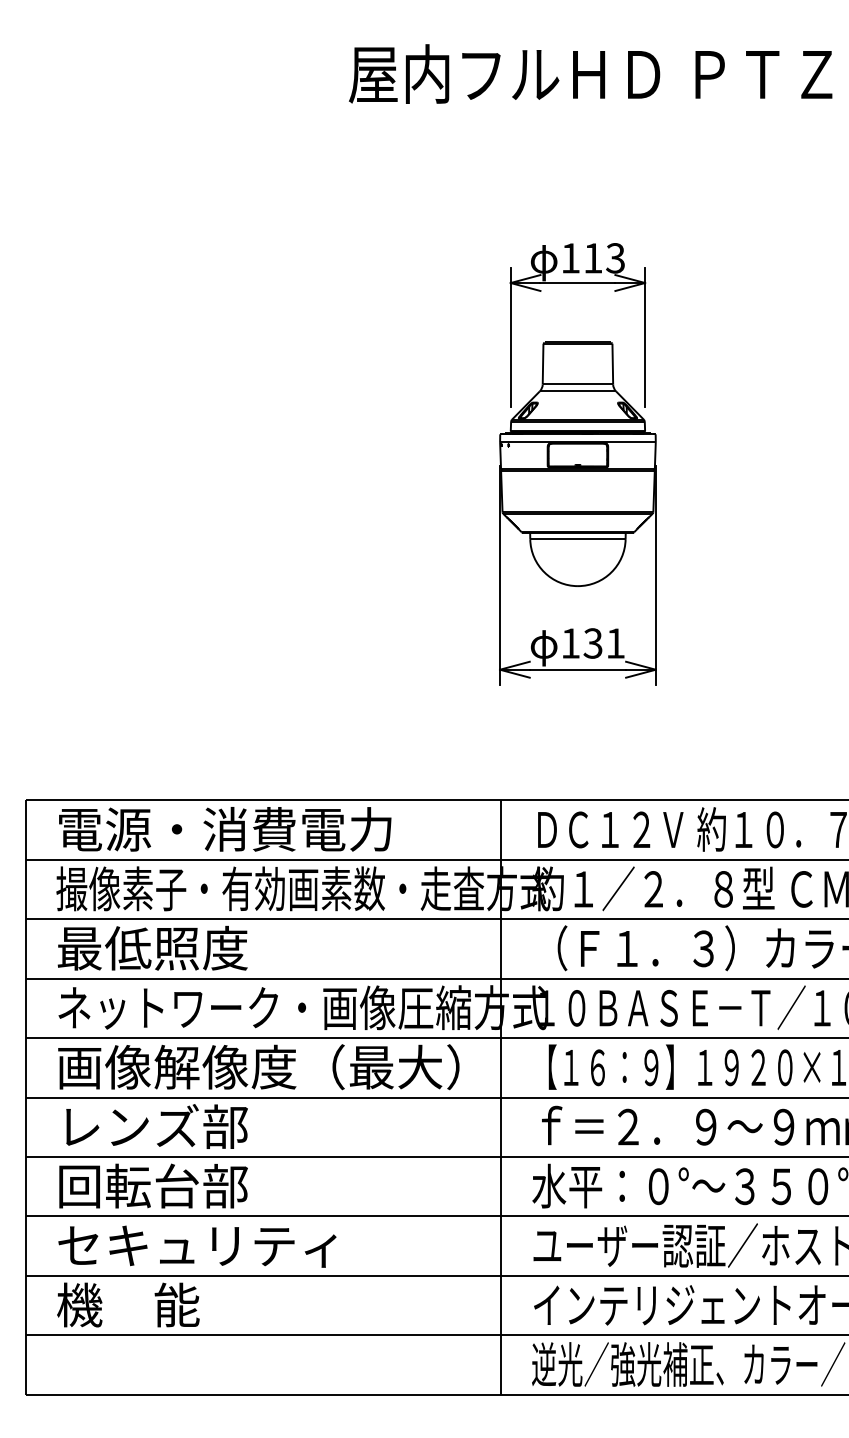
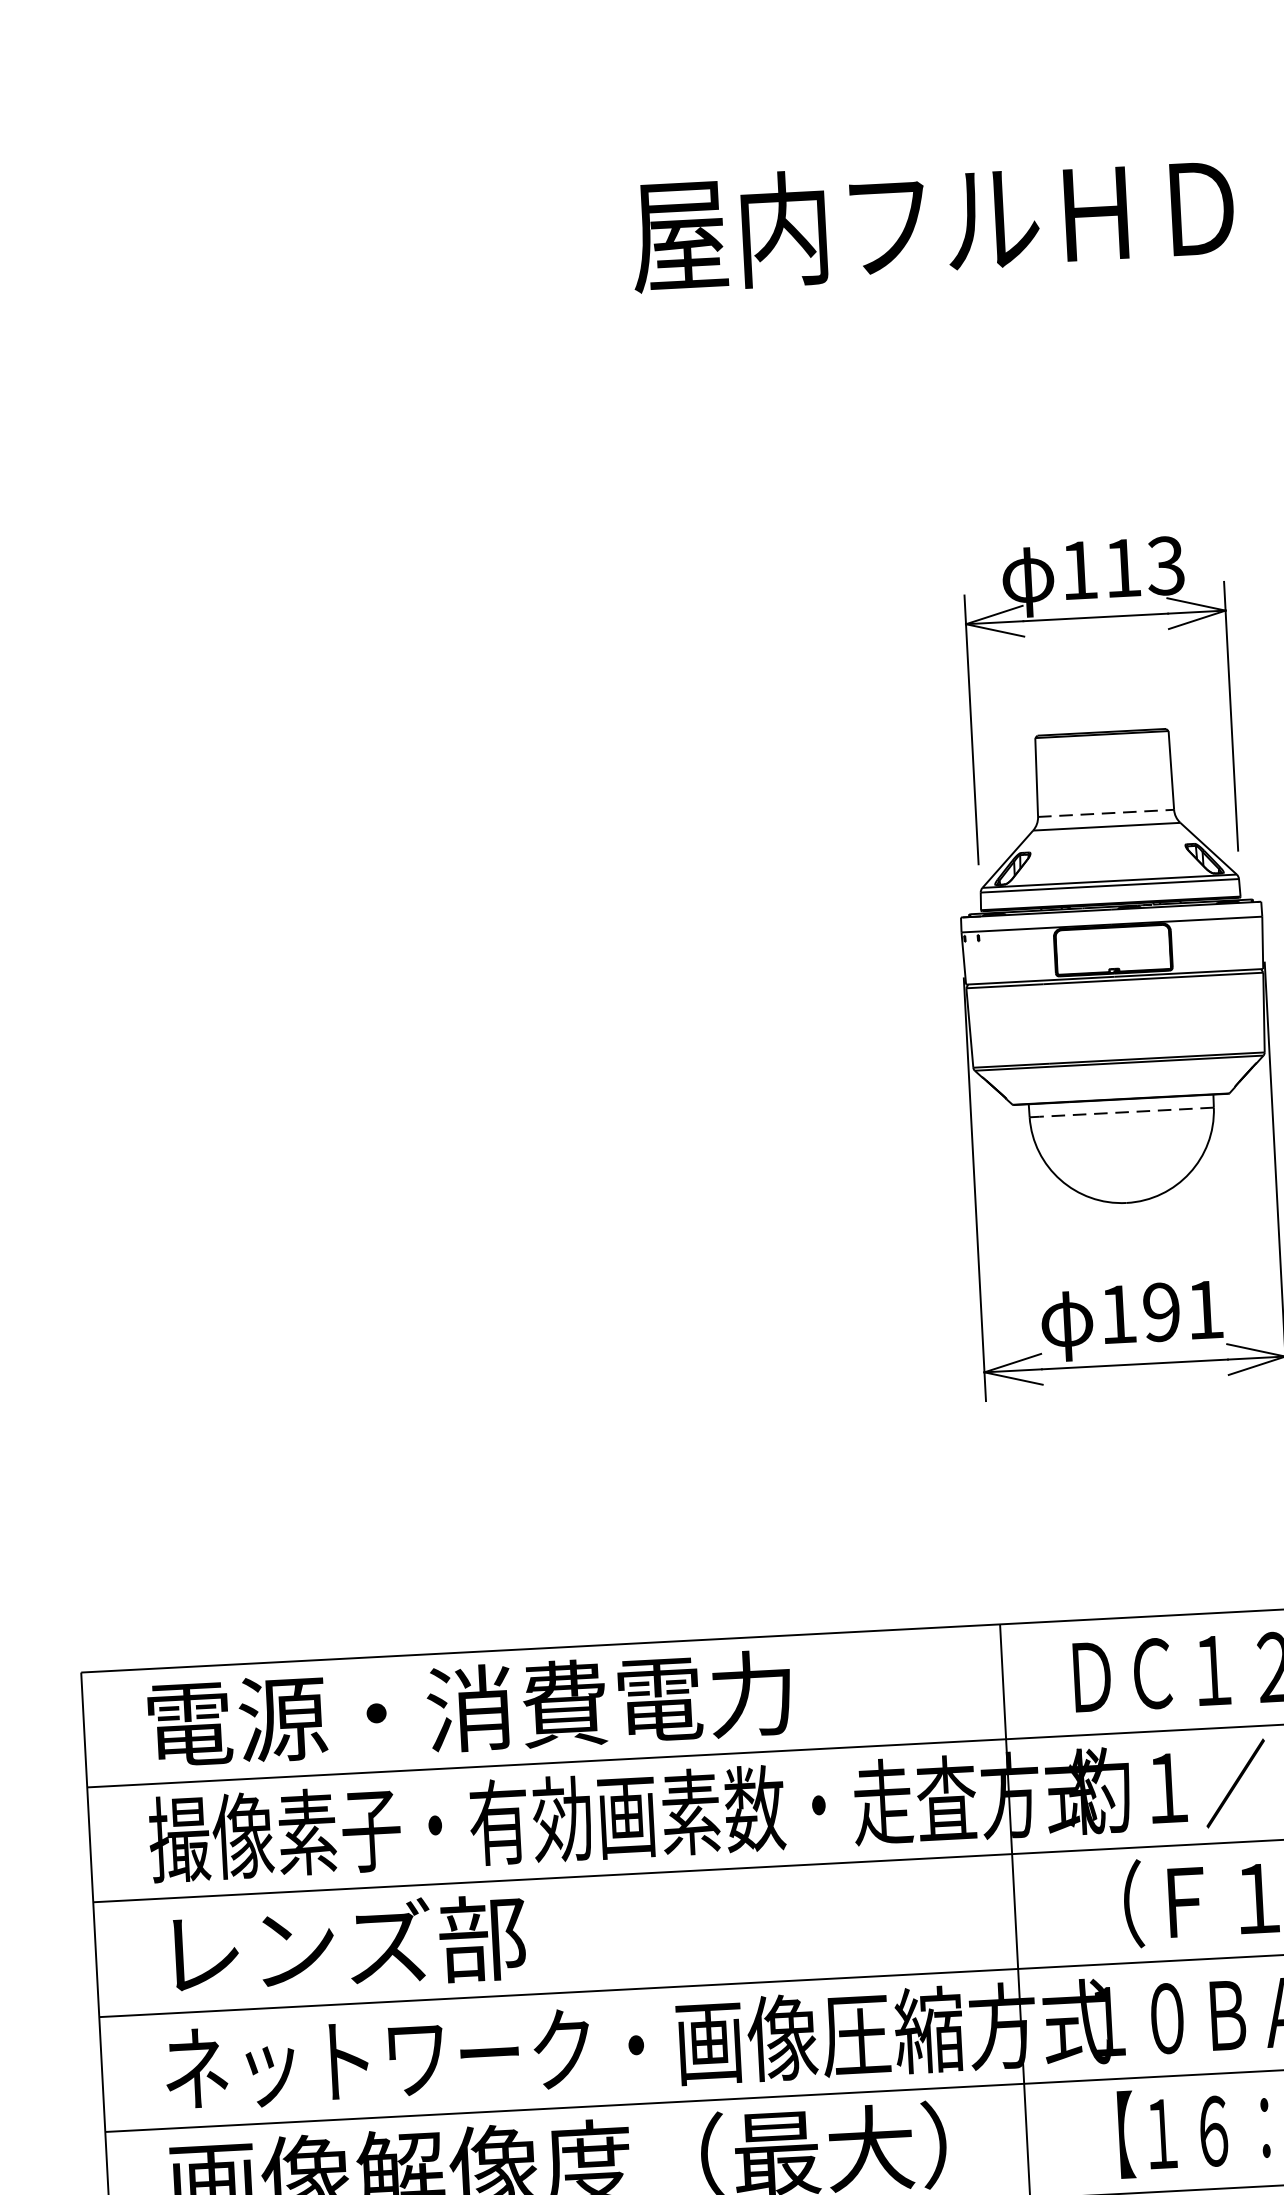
line: (578, 384) -> (1107, 813), solid -> dashed
line: (580, 539) -> (1126, 1112), solid -> dashed
text: (592, 643) -> (1160, 1312), 131 -> 191
text: (152, 947) -> (341, 1944), 最低照度 -> レンズ部

